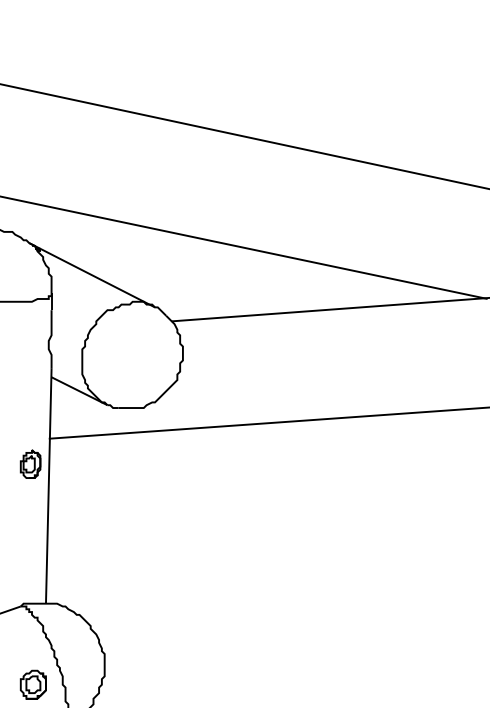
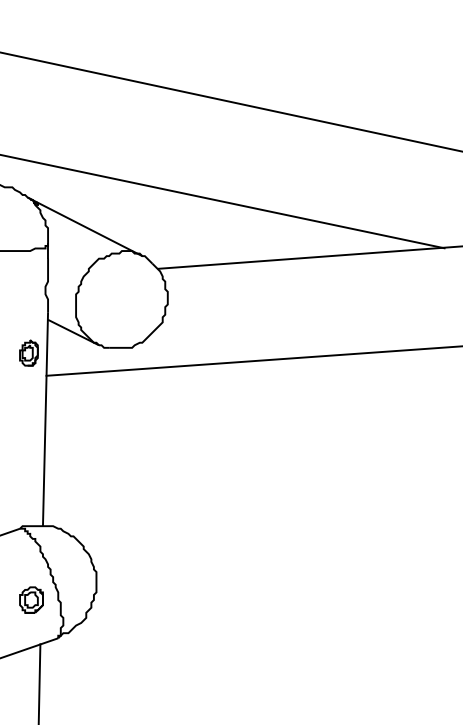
part: (30, 463) -> (28, 352), moved

